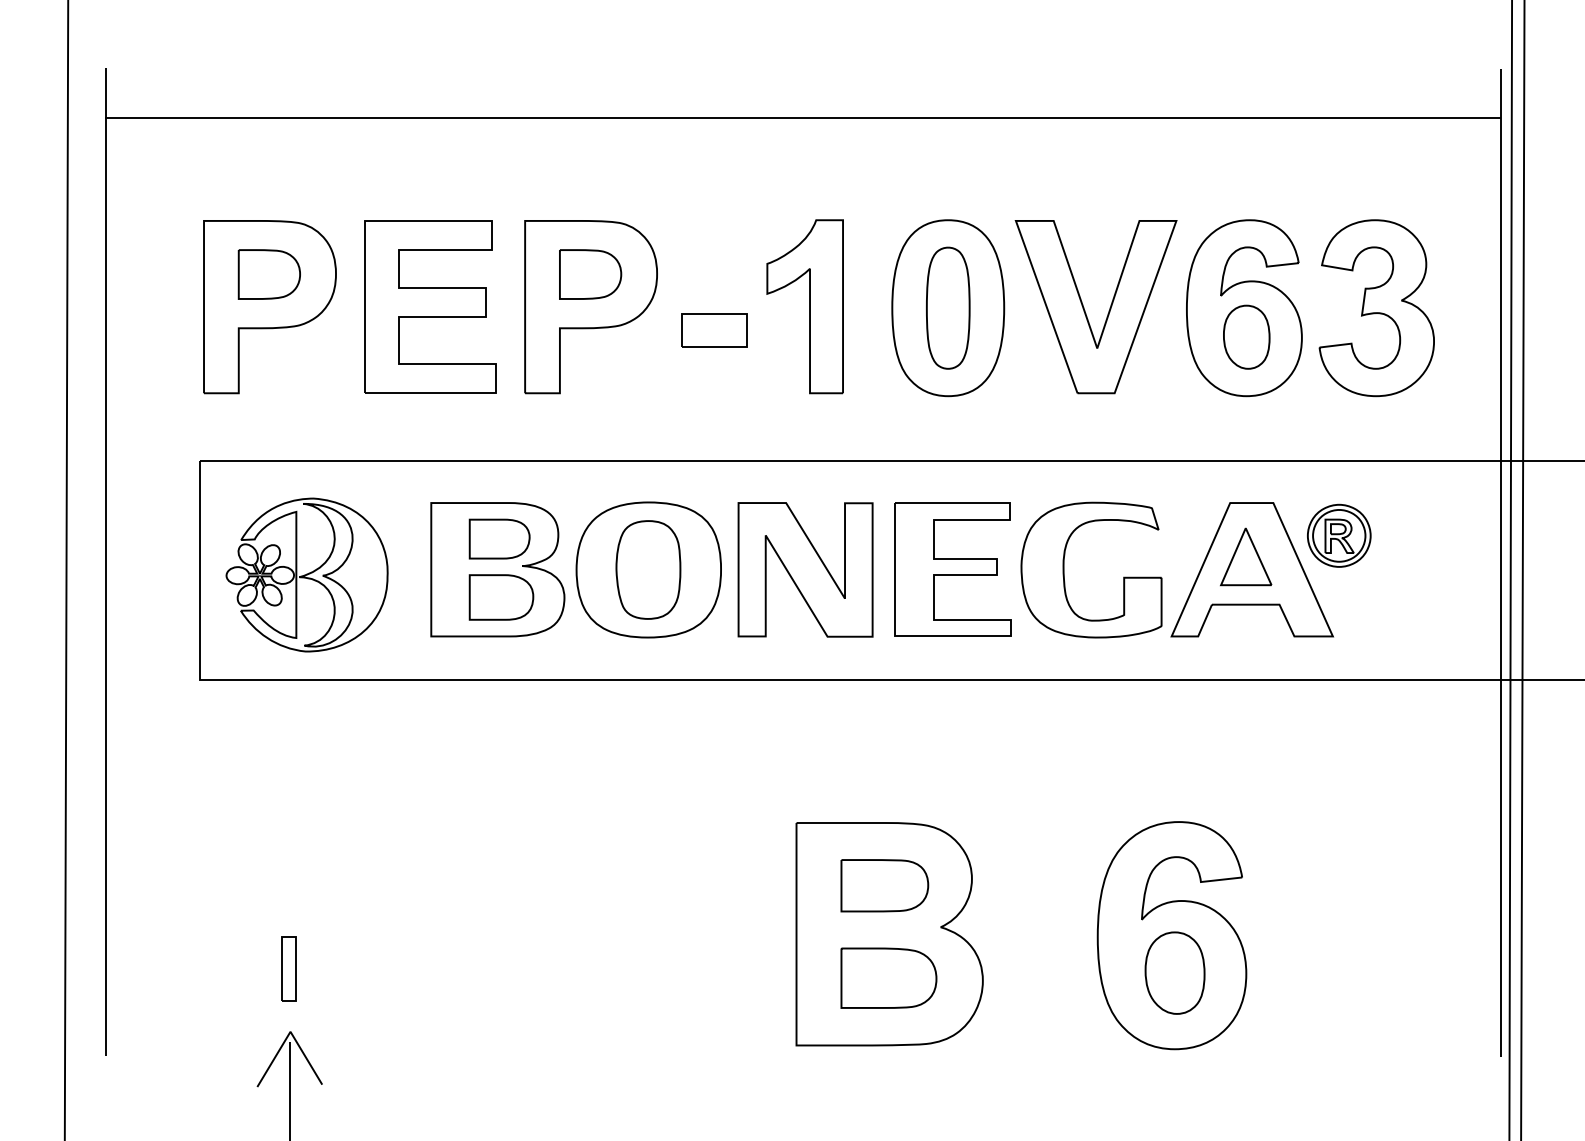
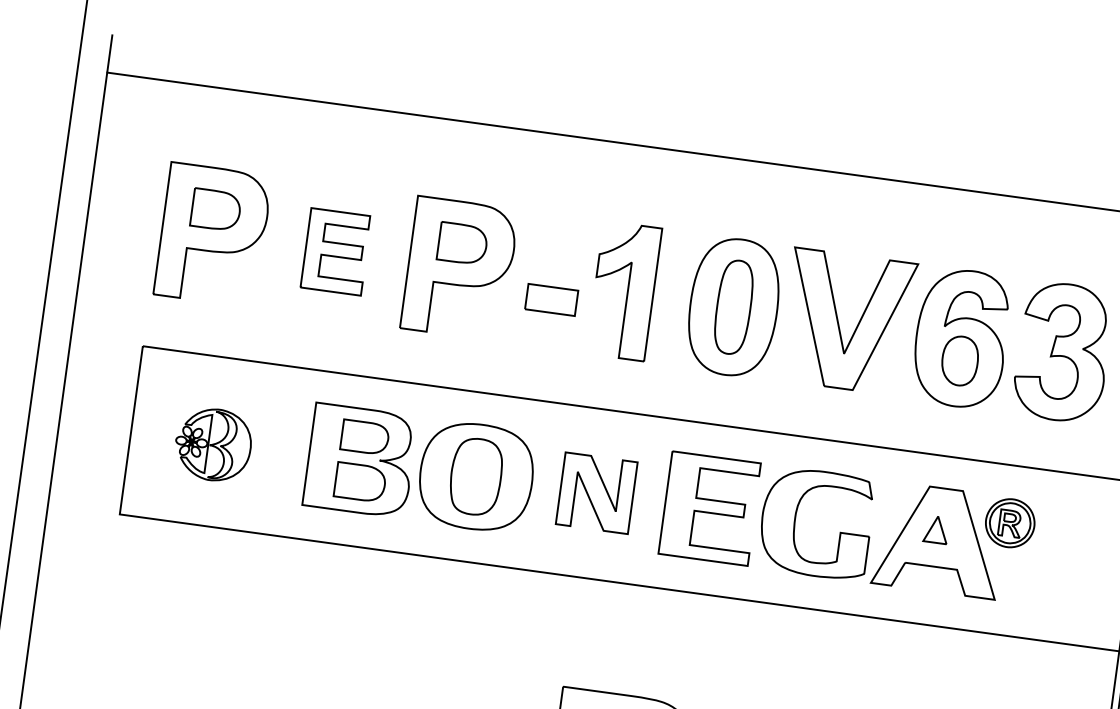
part: (430, 306) -> (336, 251), size x0.6
part: (1246, 556) -> (936, 529), size x0.6
part: (805, 569) -> (596, 492), size x0.7
part: (306, 574) -> (212, 444), size x0.6

